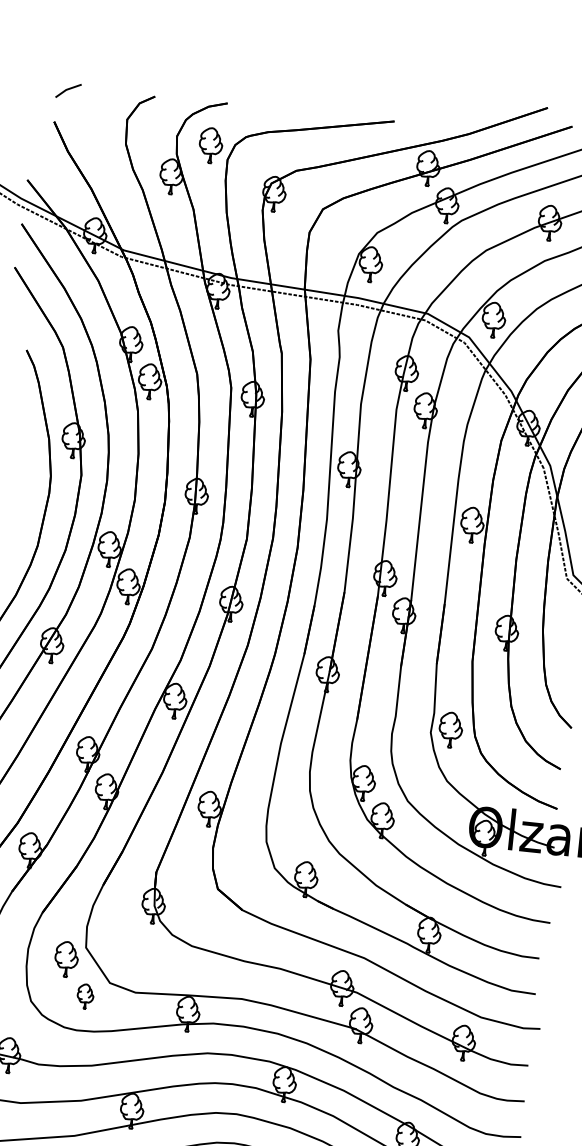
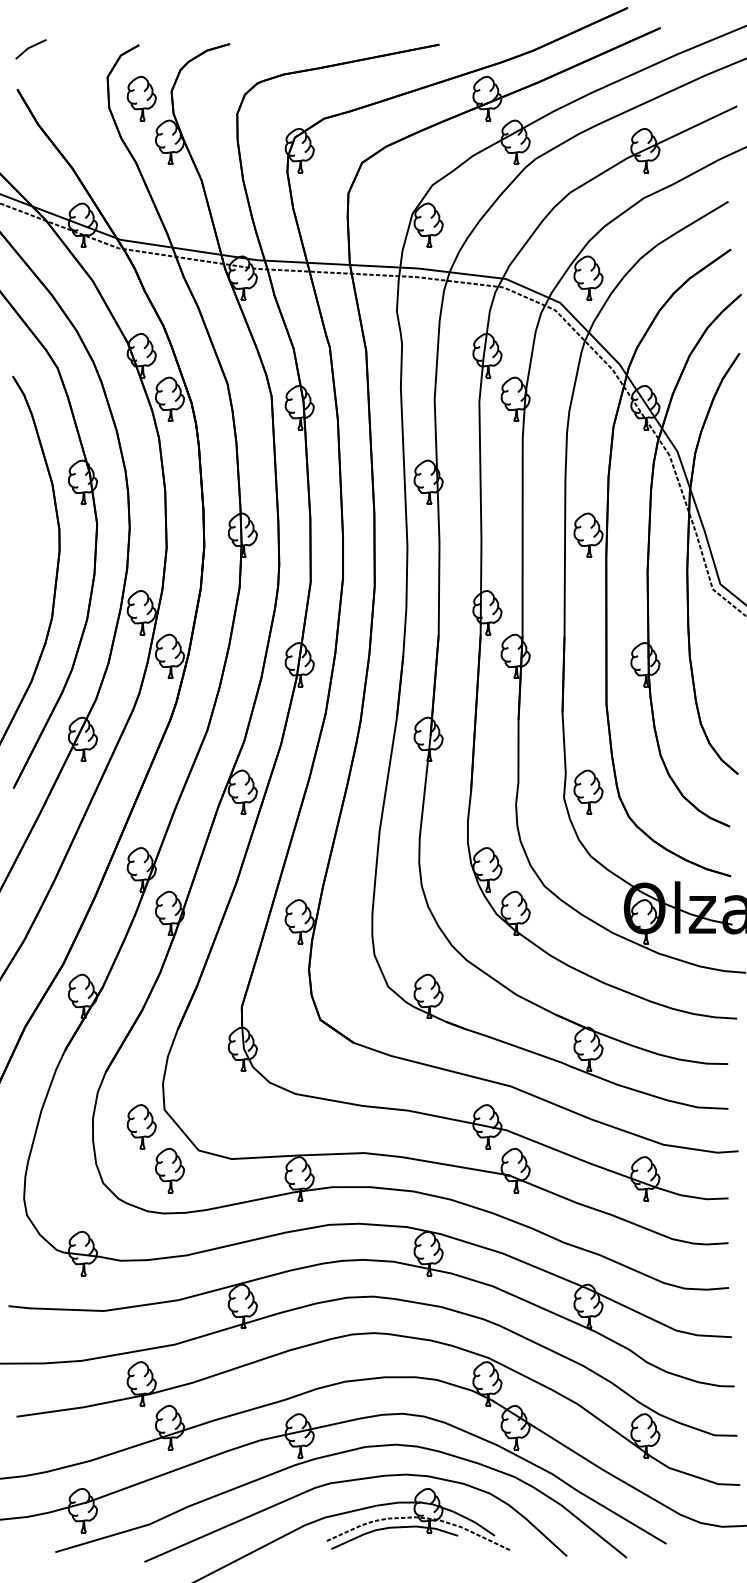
part: (210, 145) -> (141, 98), moved
part: (85, 996) -> (170, 1170), size x1.43

